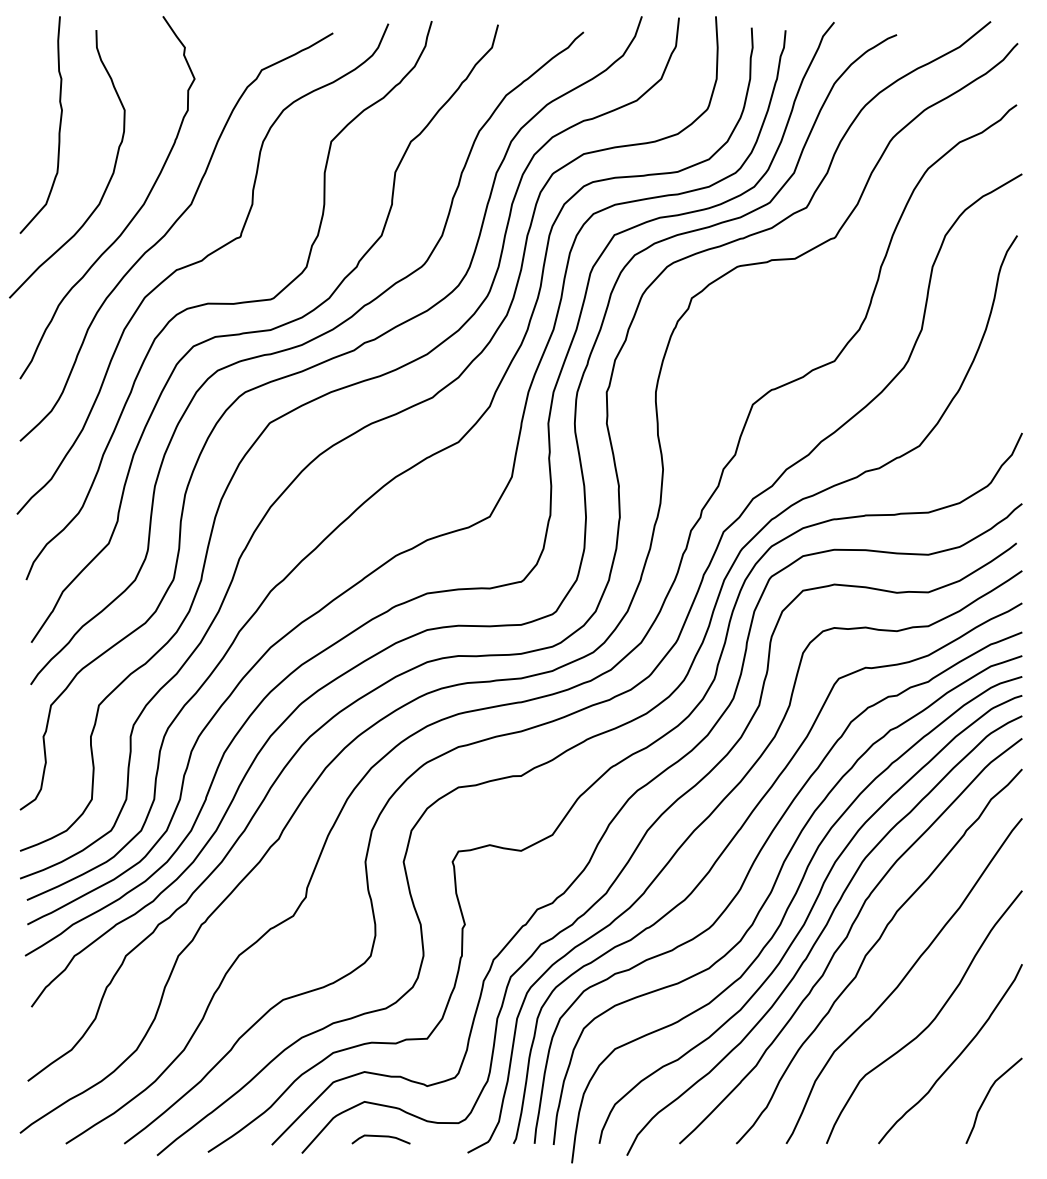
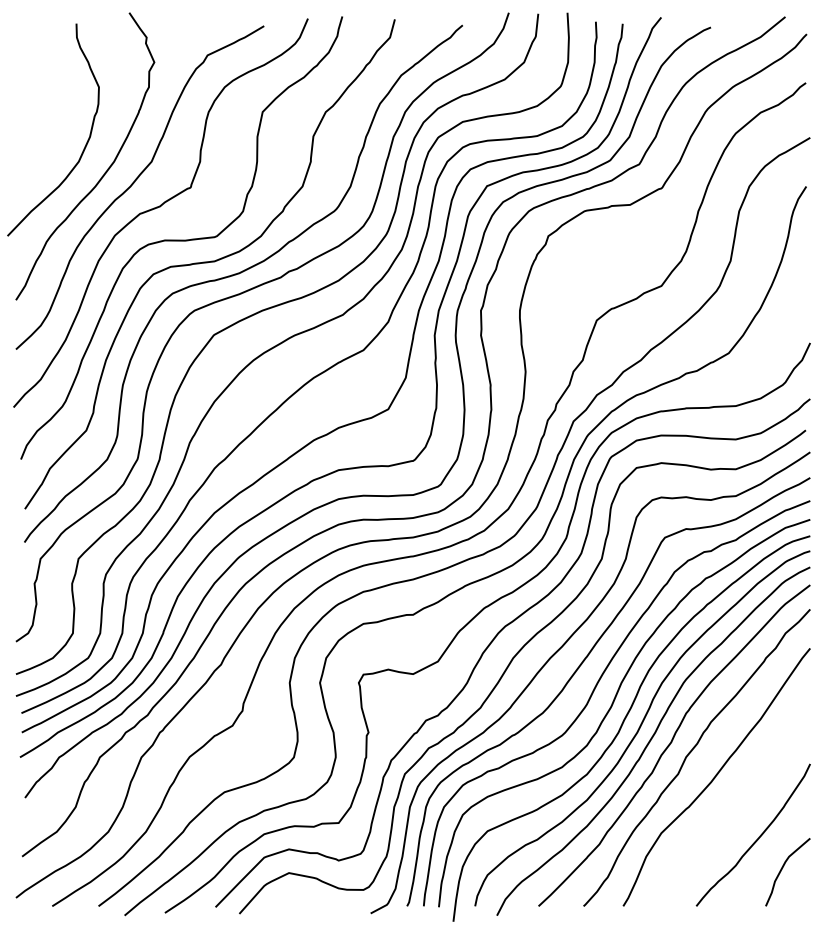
curve: (58, 127) -> (46, 100), removed
curve: (930, 1021) -> (737, 809), removed
curve: (380, 1137) -> (301, 901), removed

